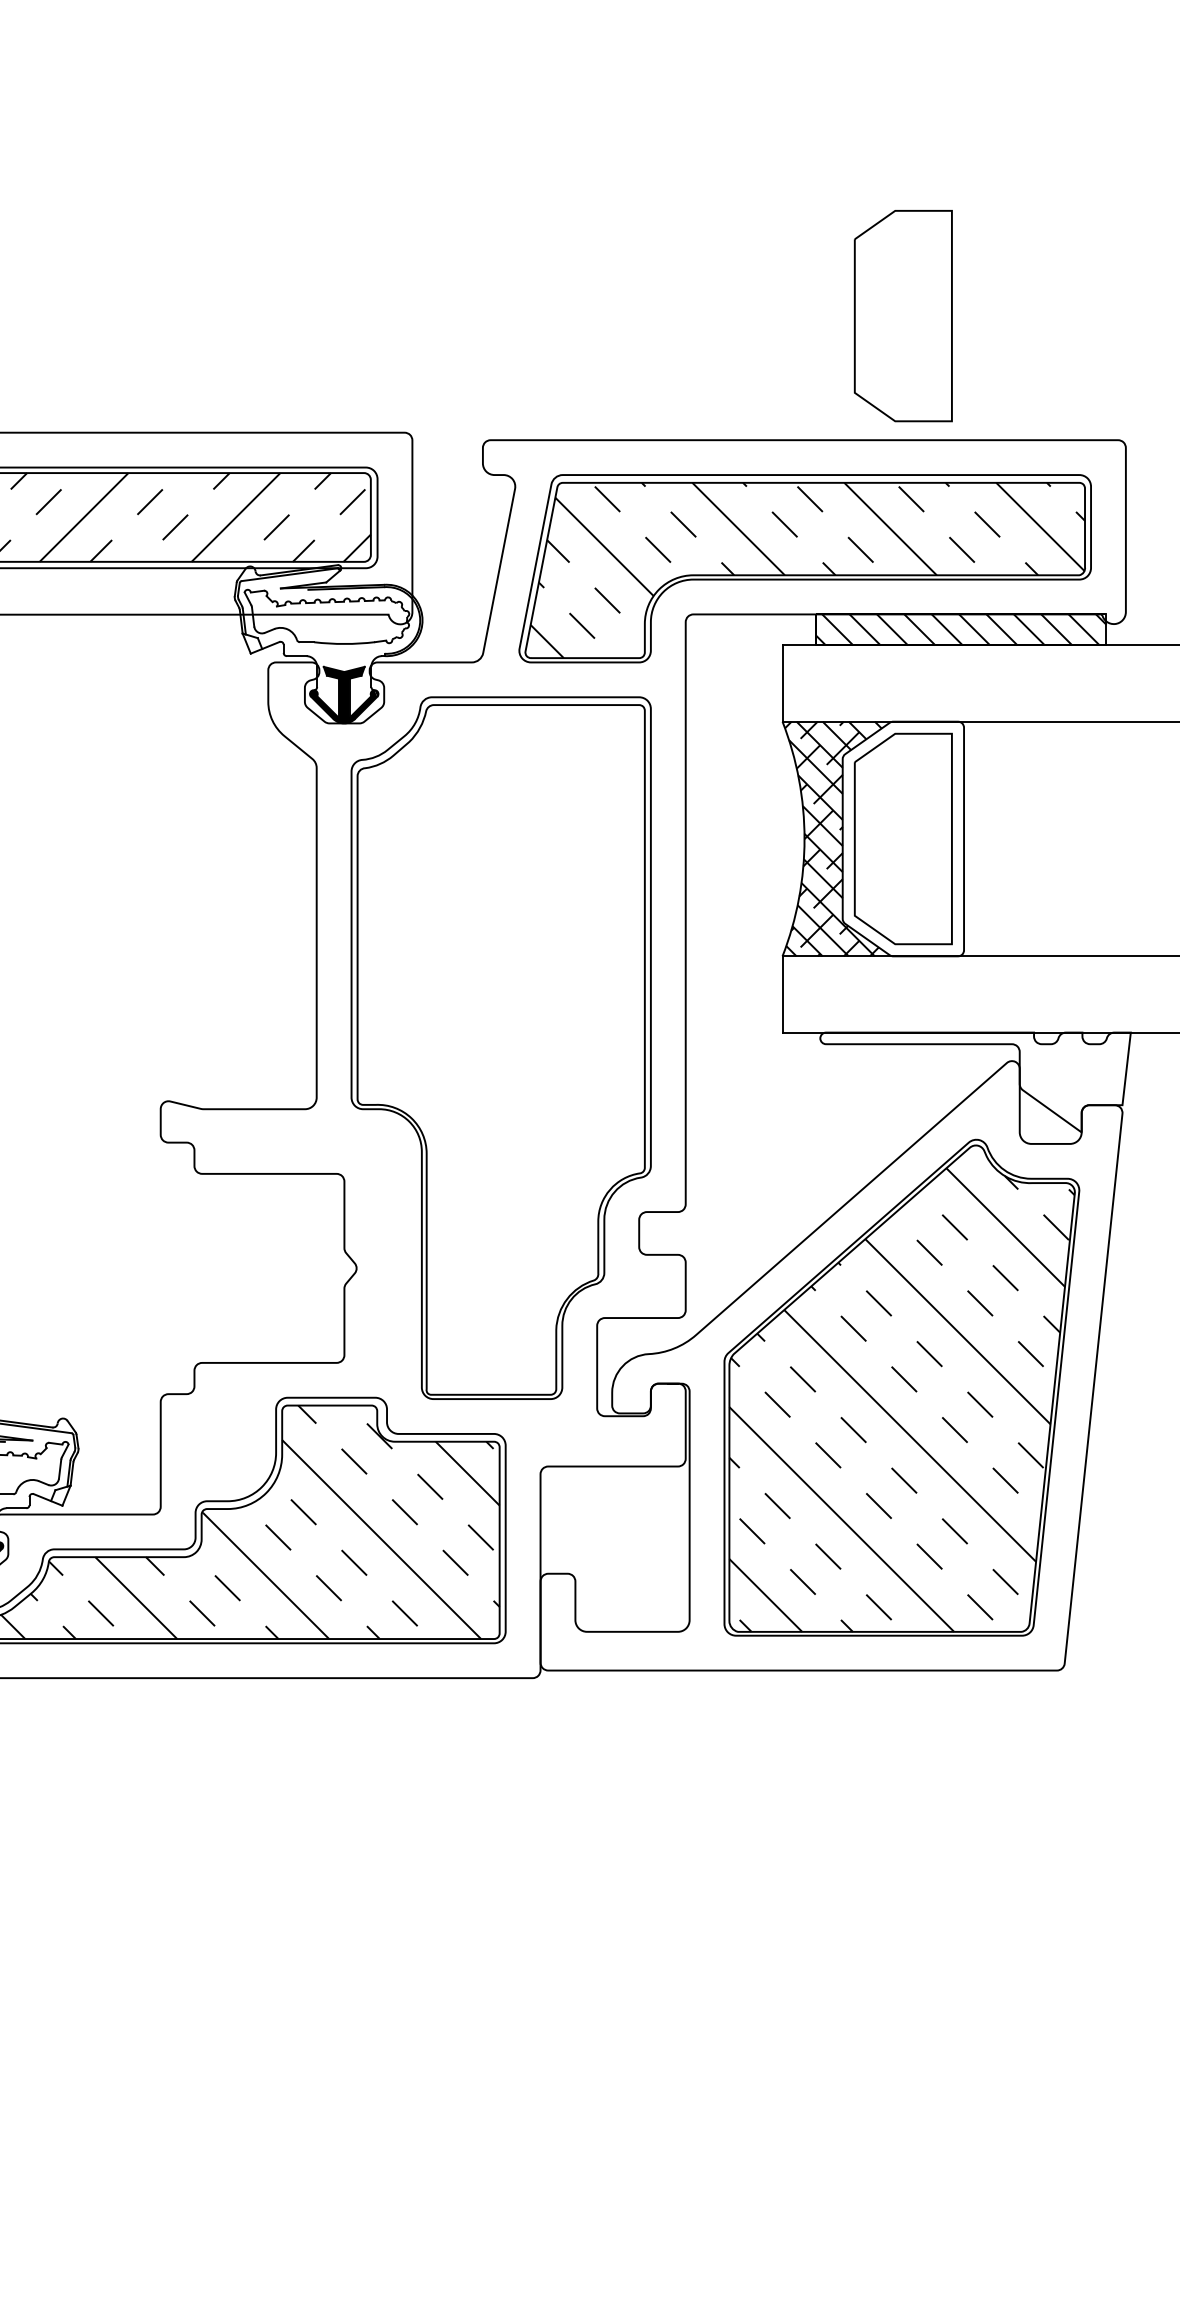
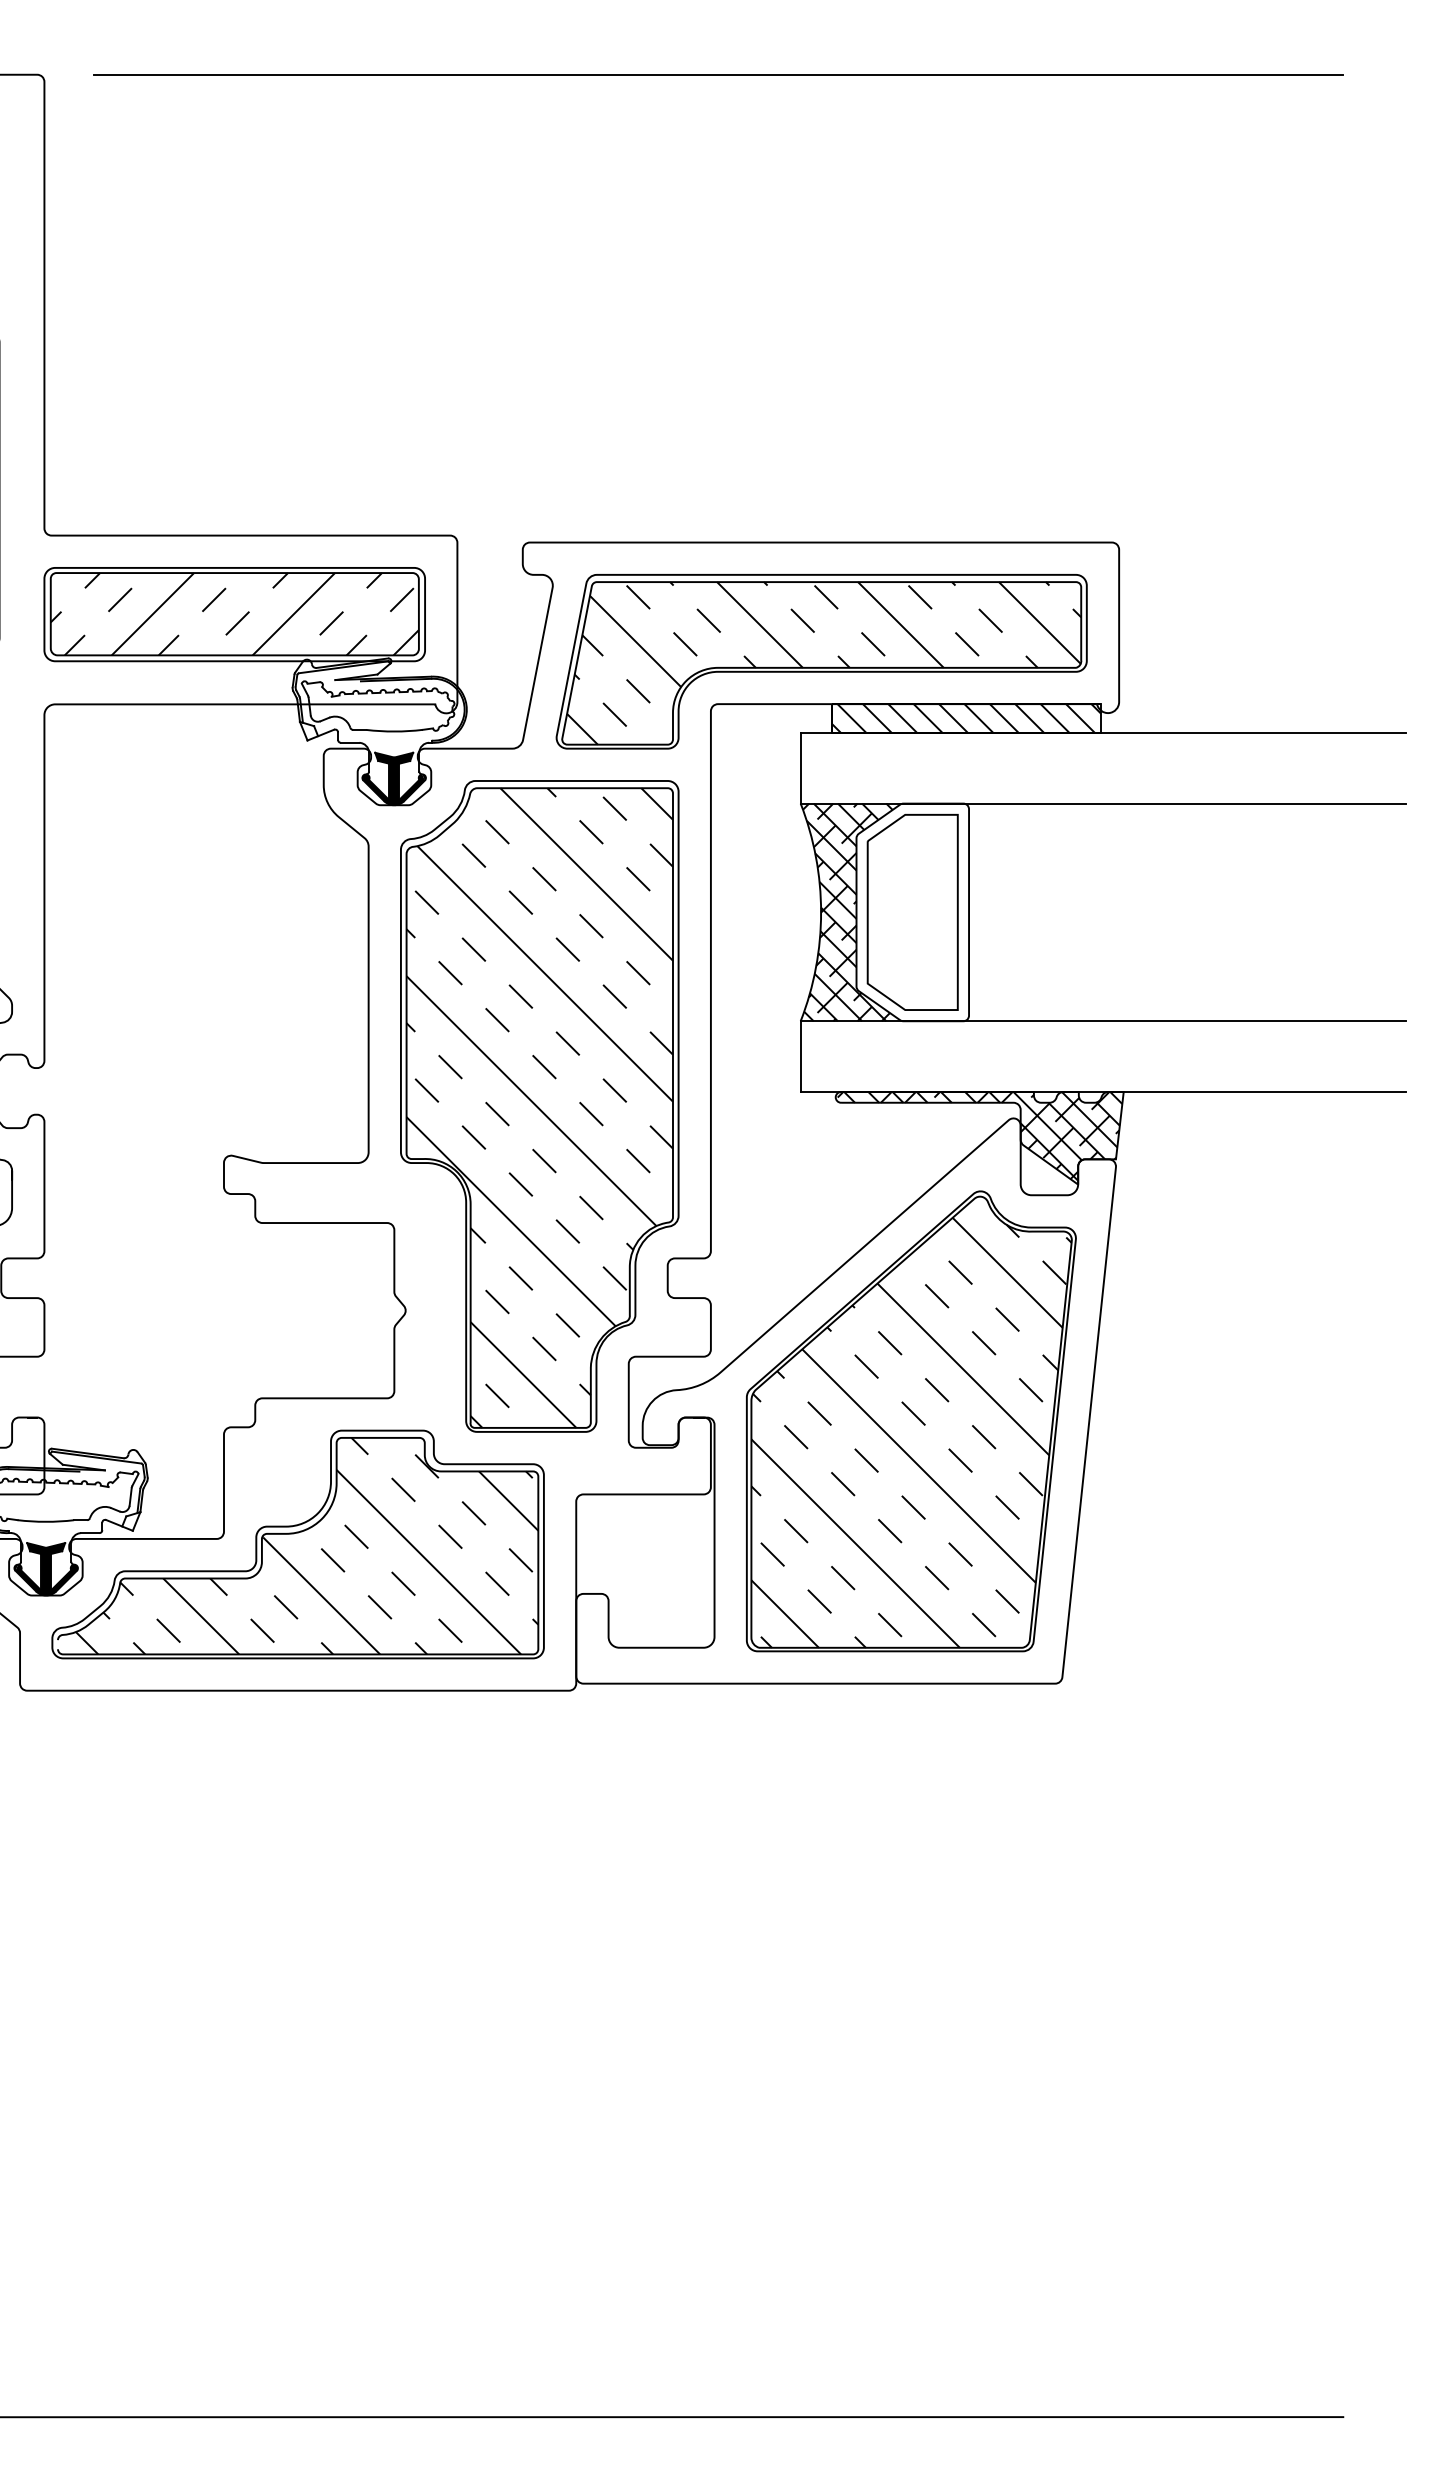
part: (903, 316) -> (912, 427), removed
hatch: (500, 1049) -> (539, 1107), added
hatch: (975, 1079) -> (979, 1135), added

